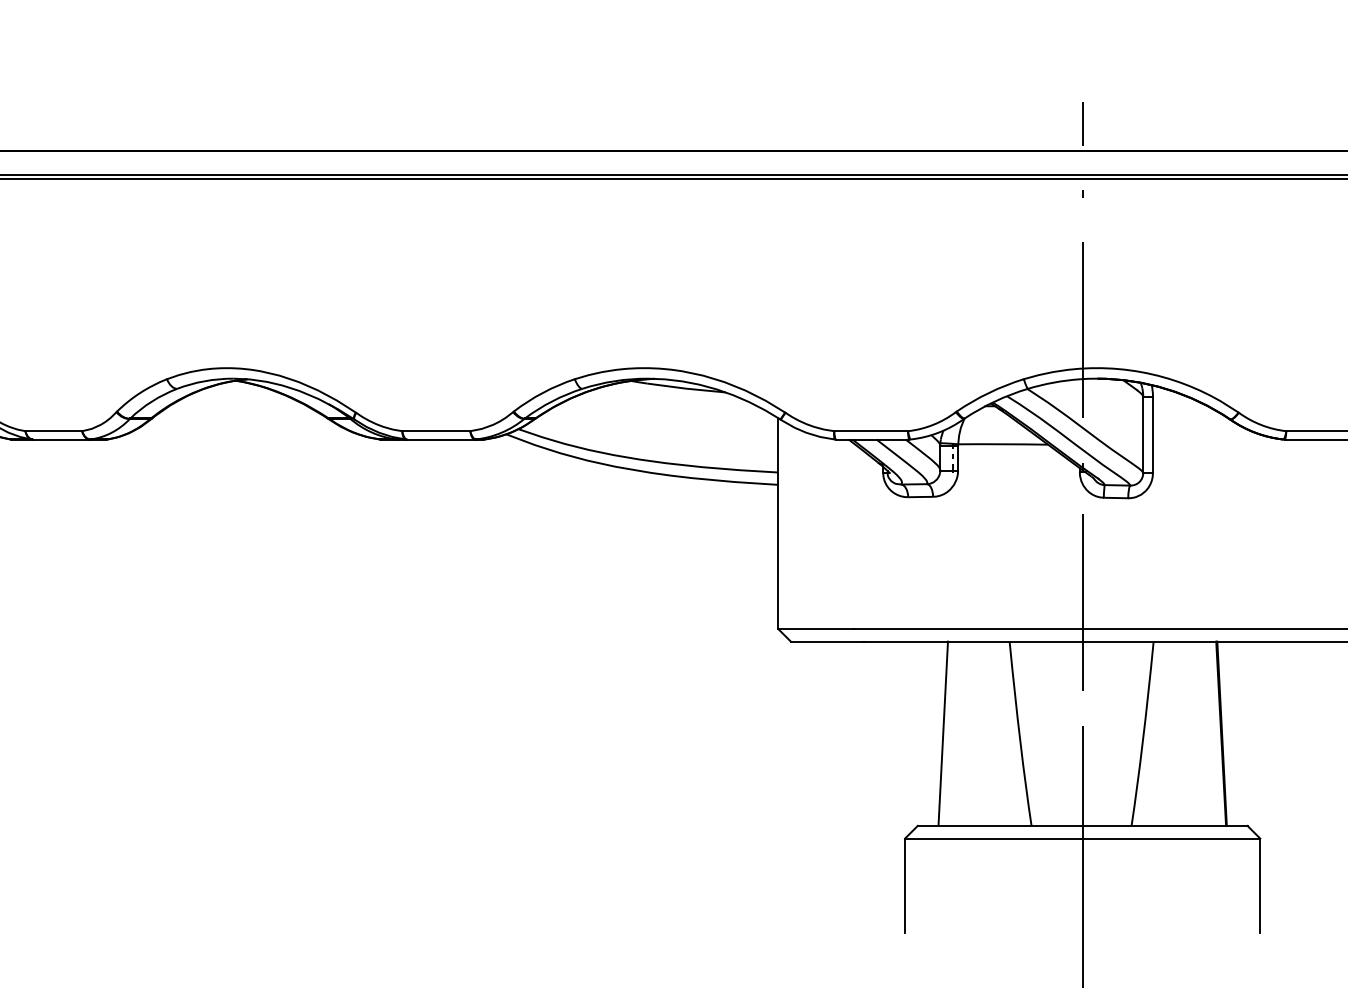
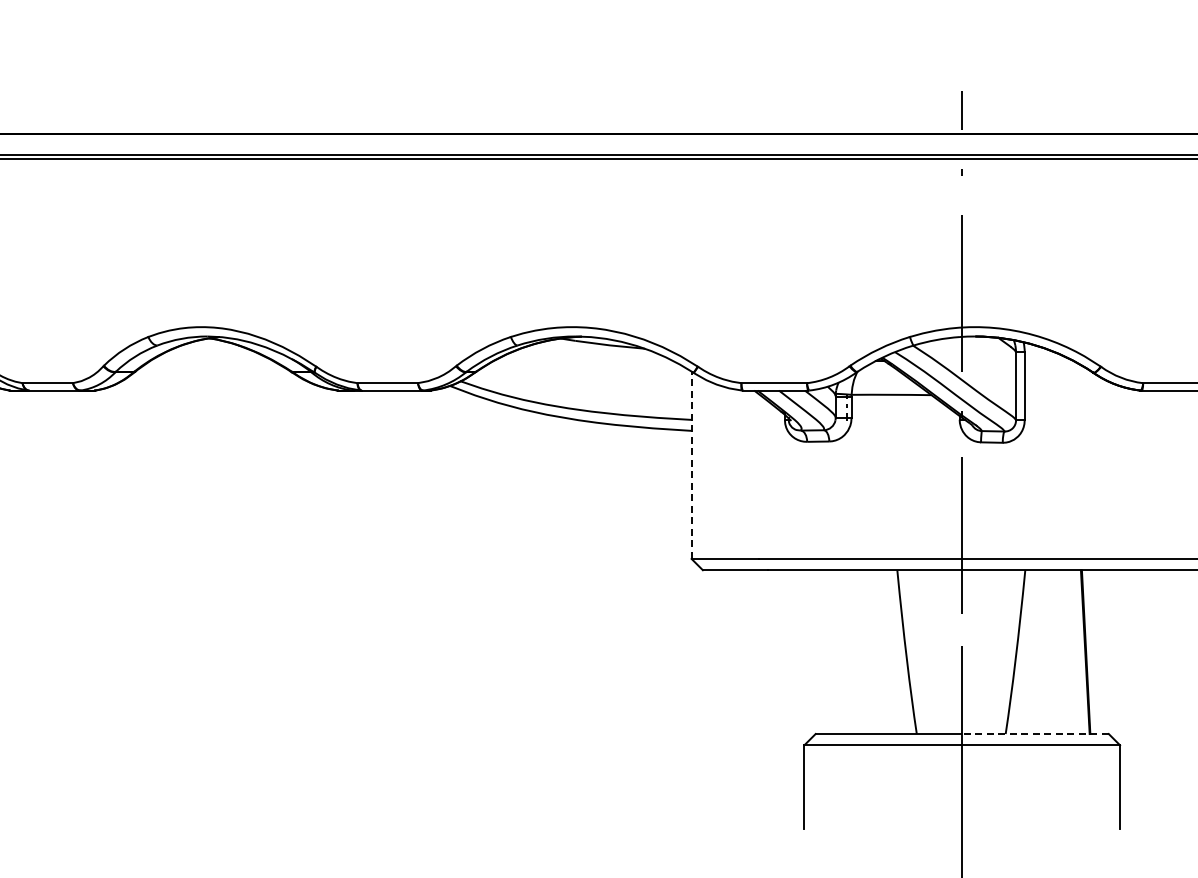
line: (778, 523) -> (691, 465), solid -> dashed
line: (943, 734) -> (838, 652), removed
line: (1163, 826) -> (1034, 734), solid -> dashed

